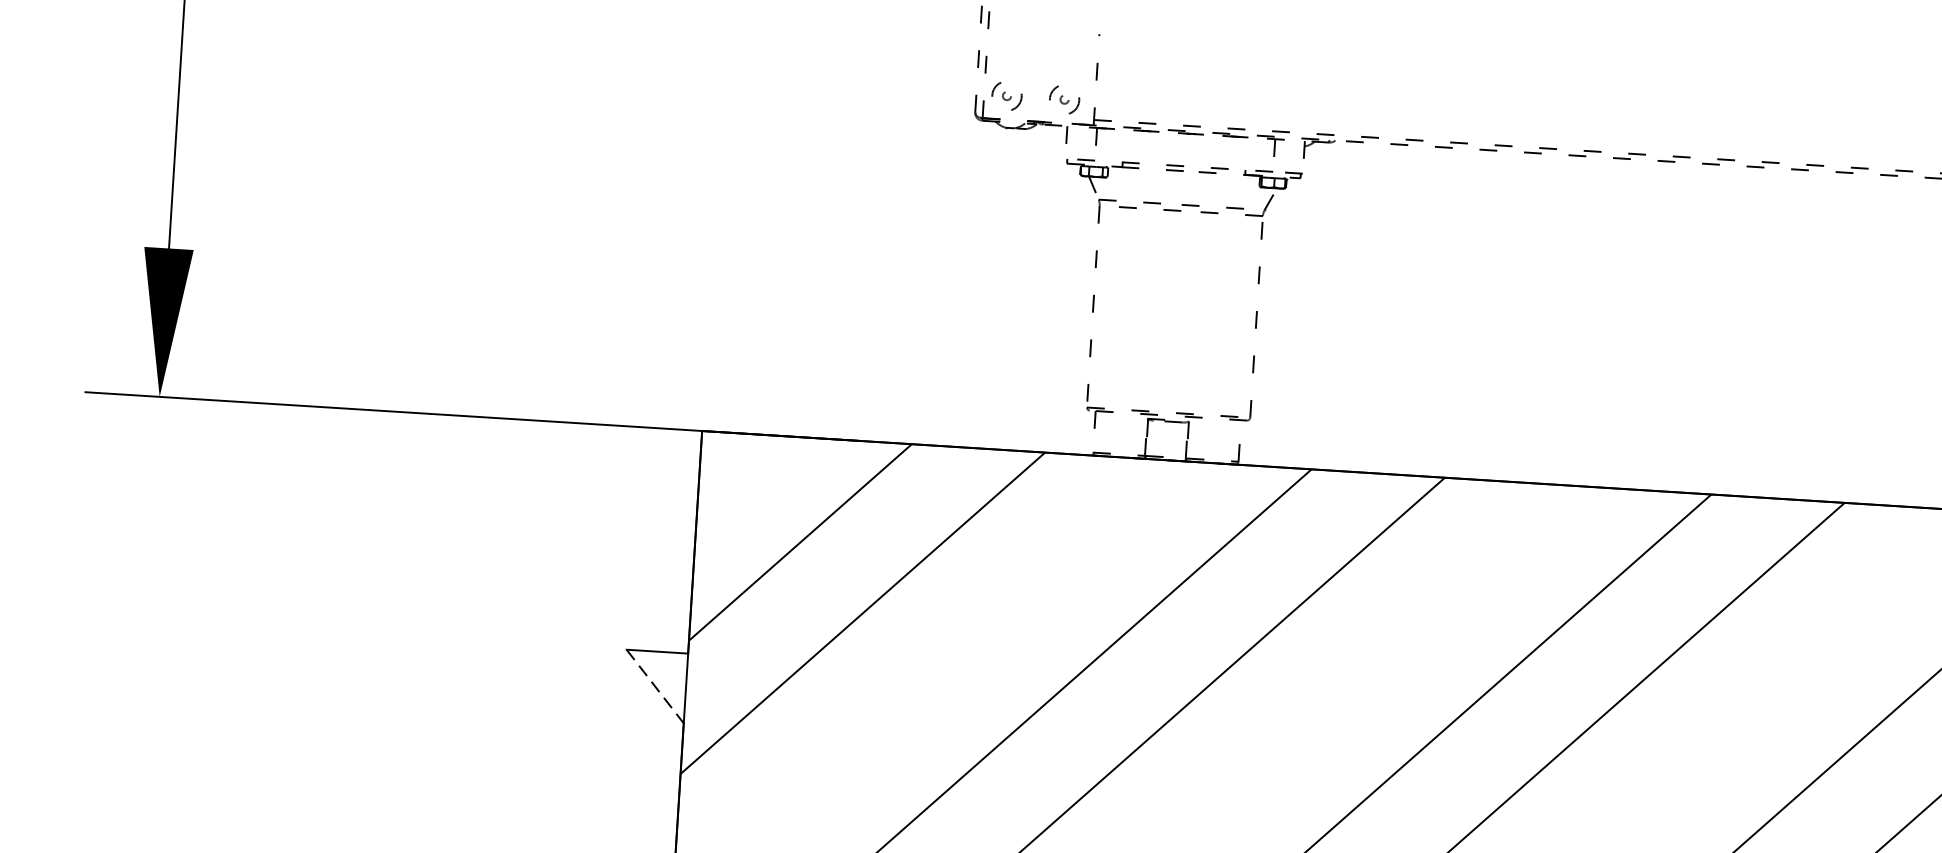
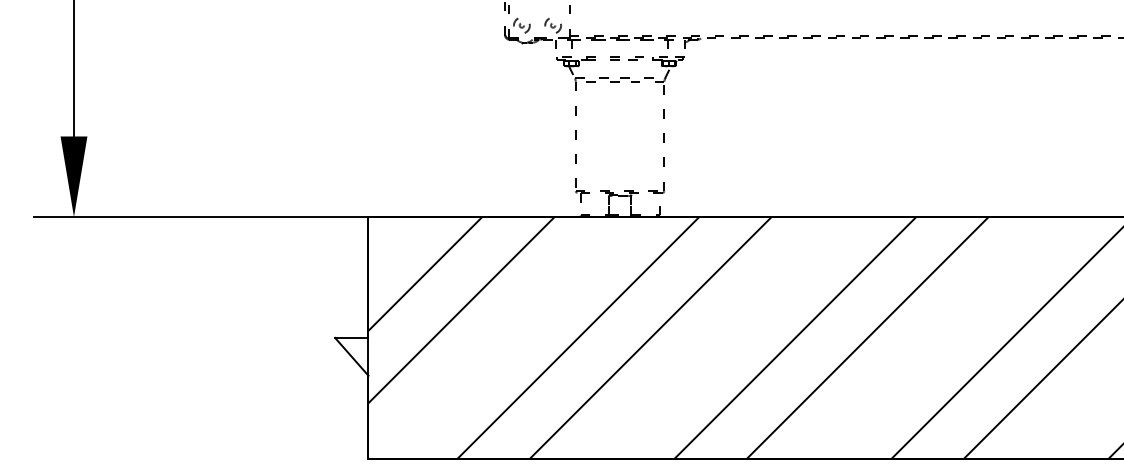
line: (656, 687) -> (352, 357), dashed -> solid

